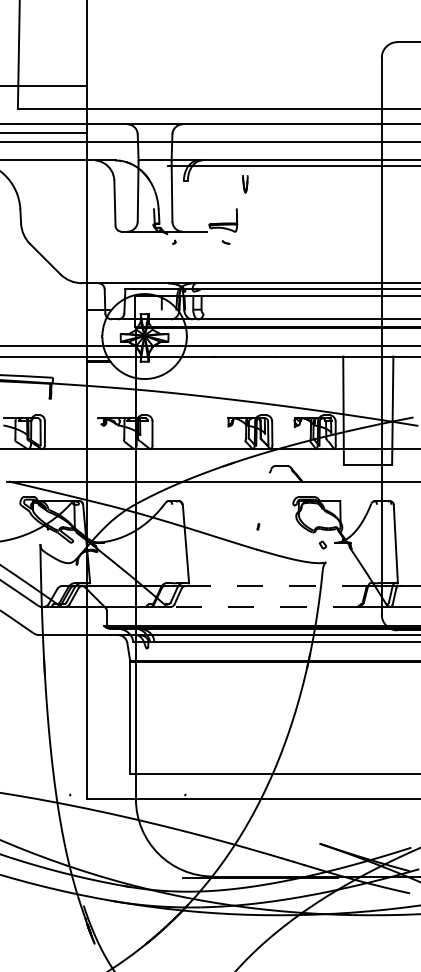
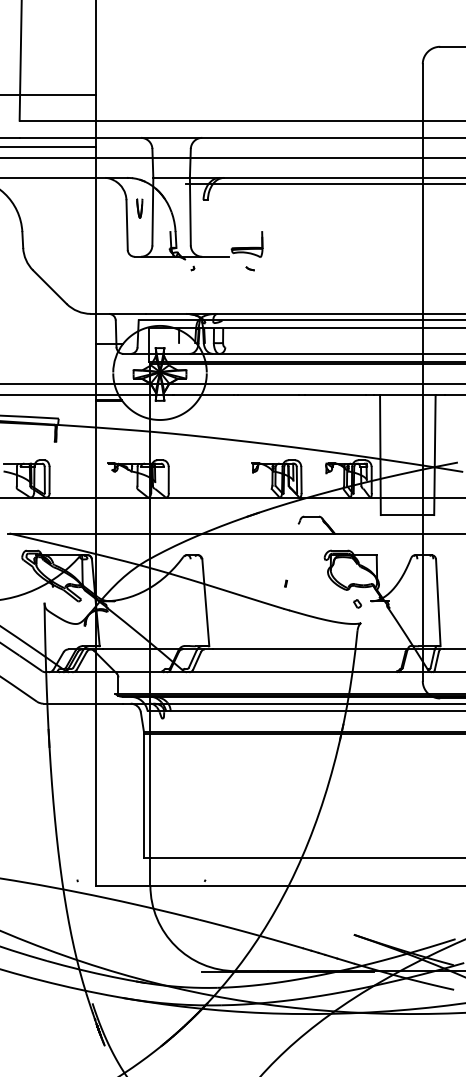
part: (245, 184) -> (139, 208), moved
line: (280, 586) -> (310, 649), dashed -> solid
line: (265, 606) -> (293, 671), dashed -> solid

